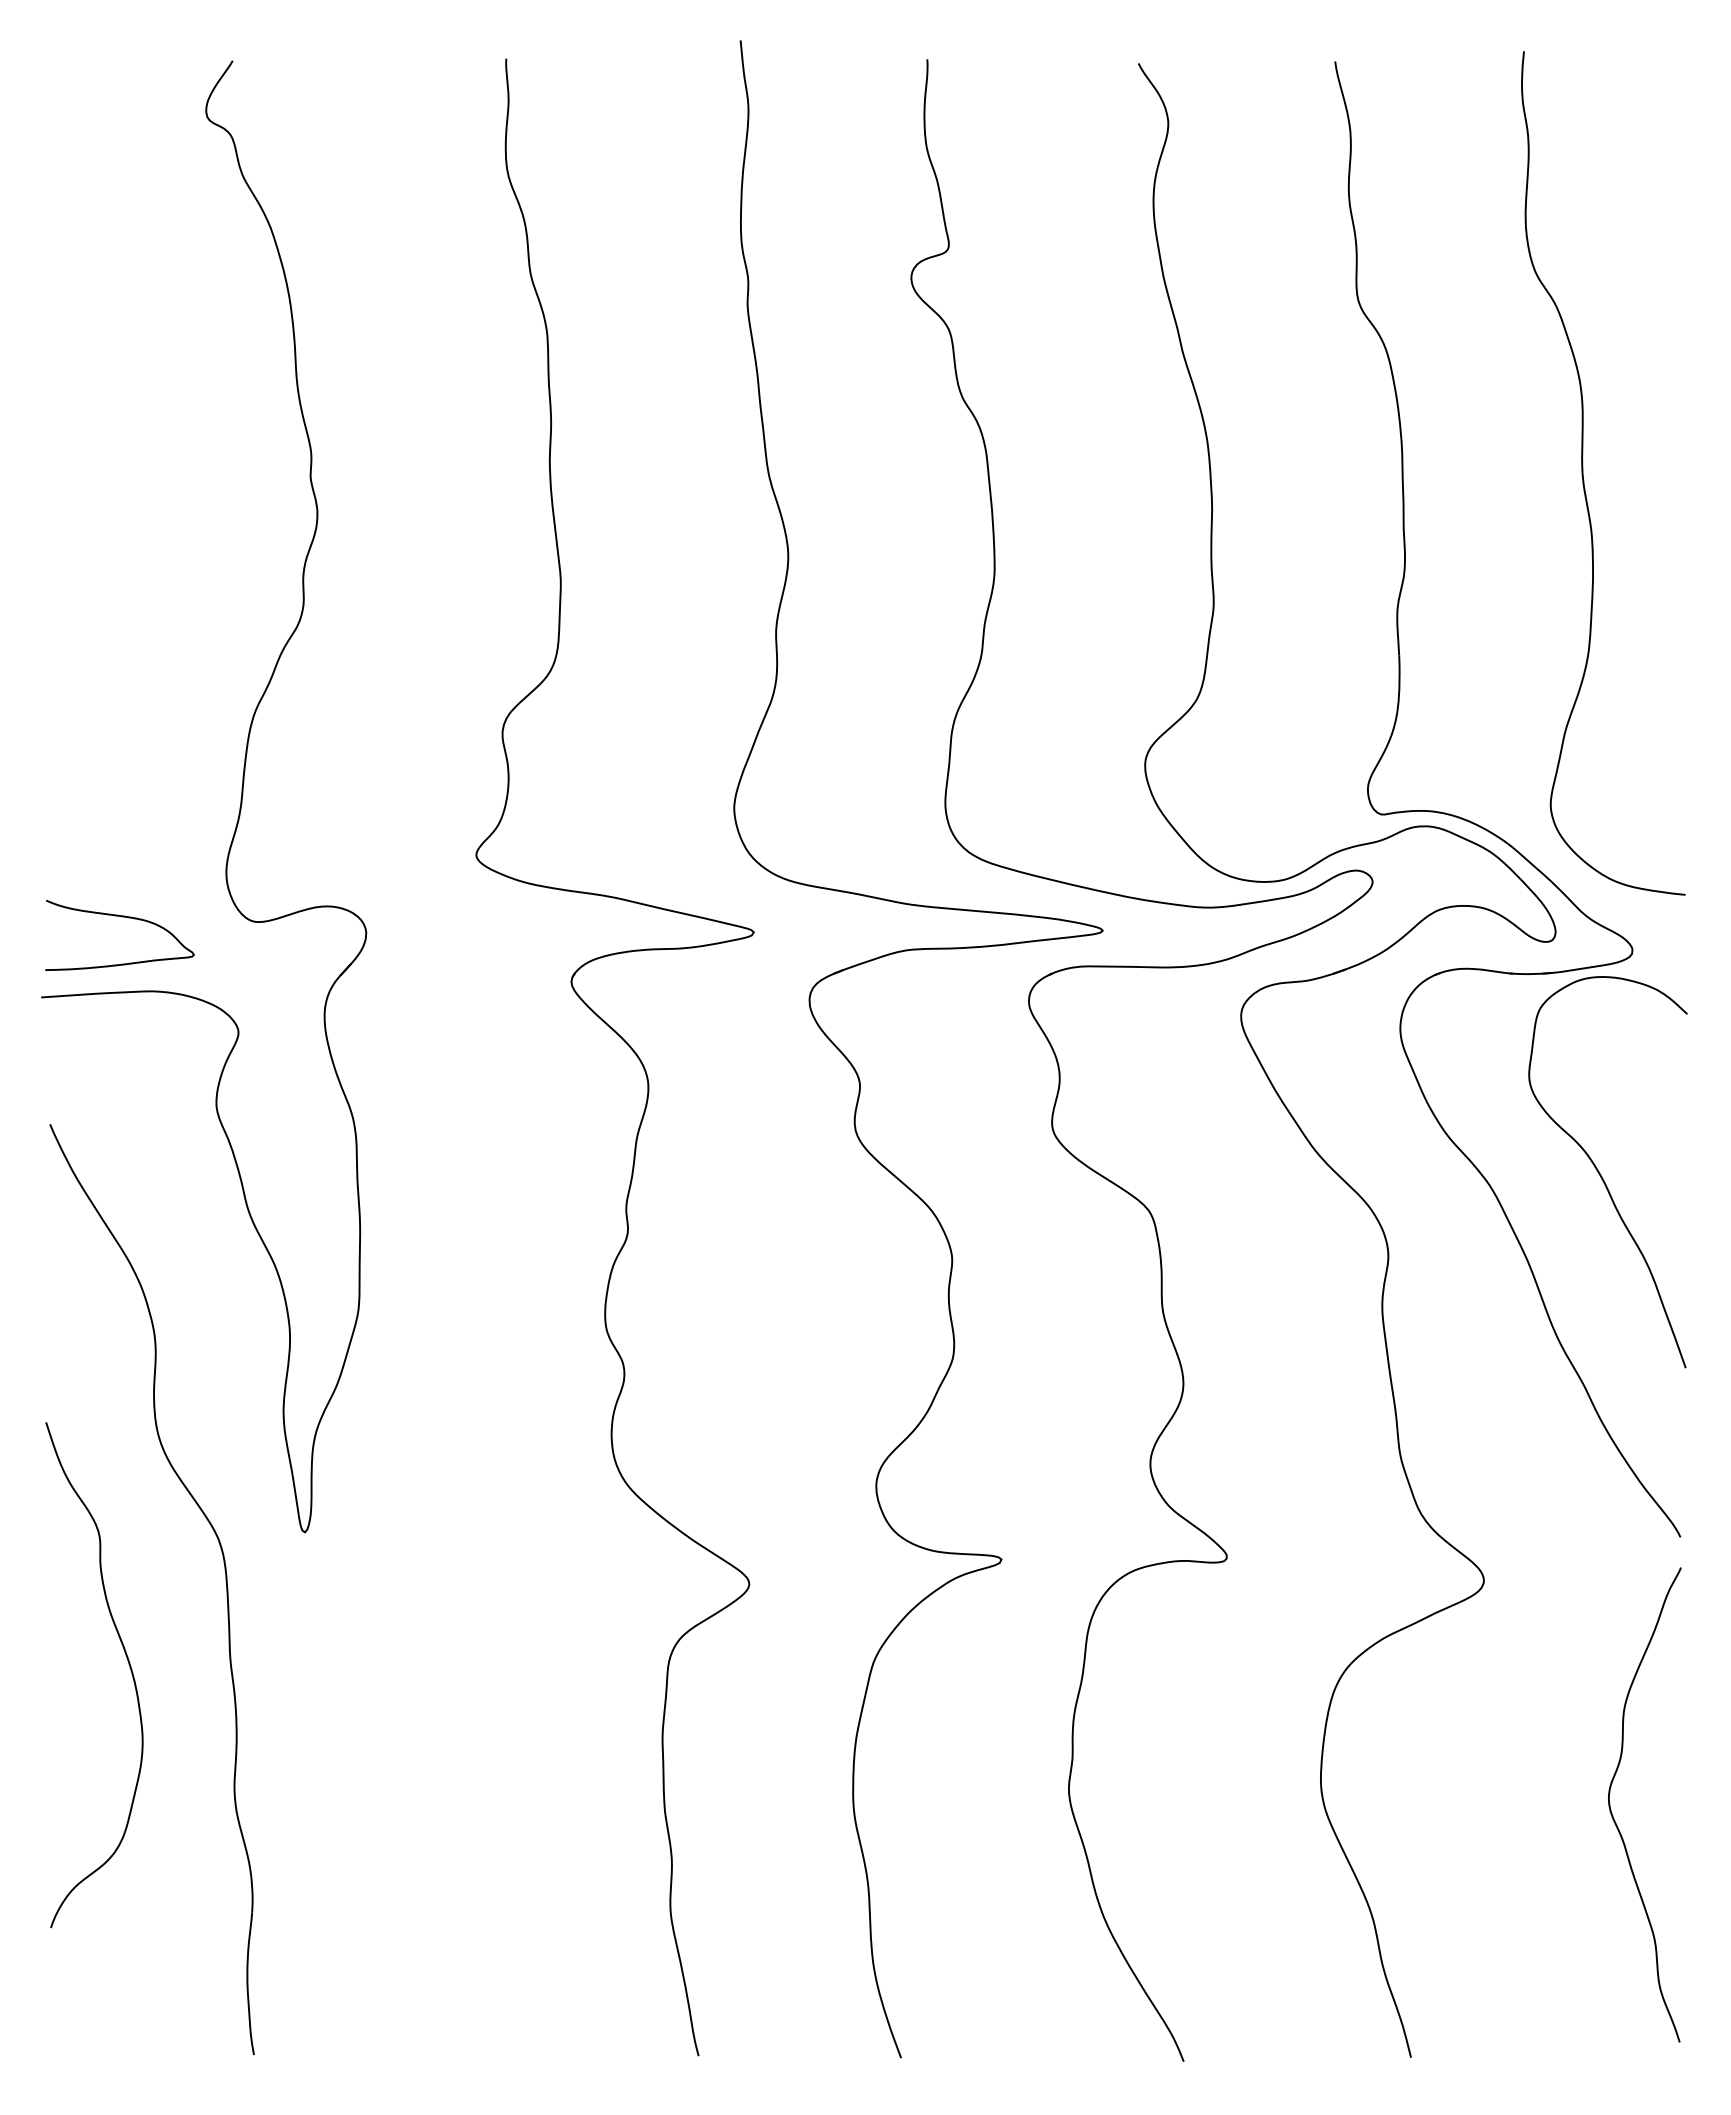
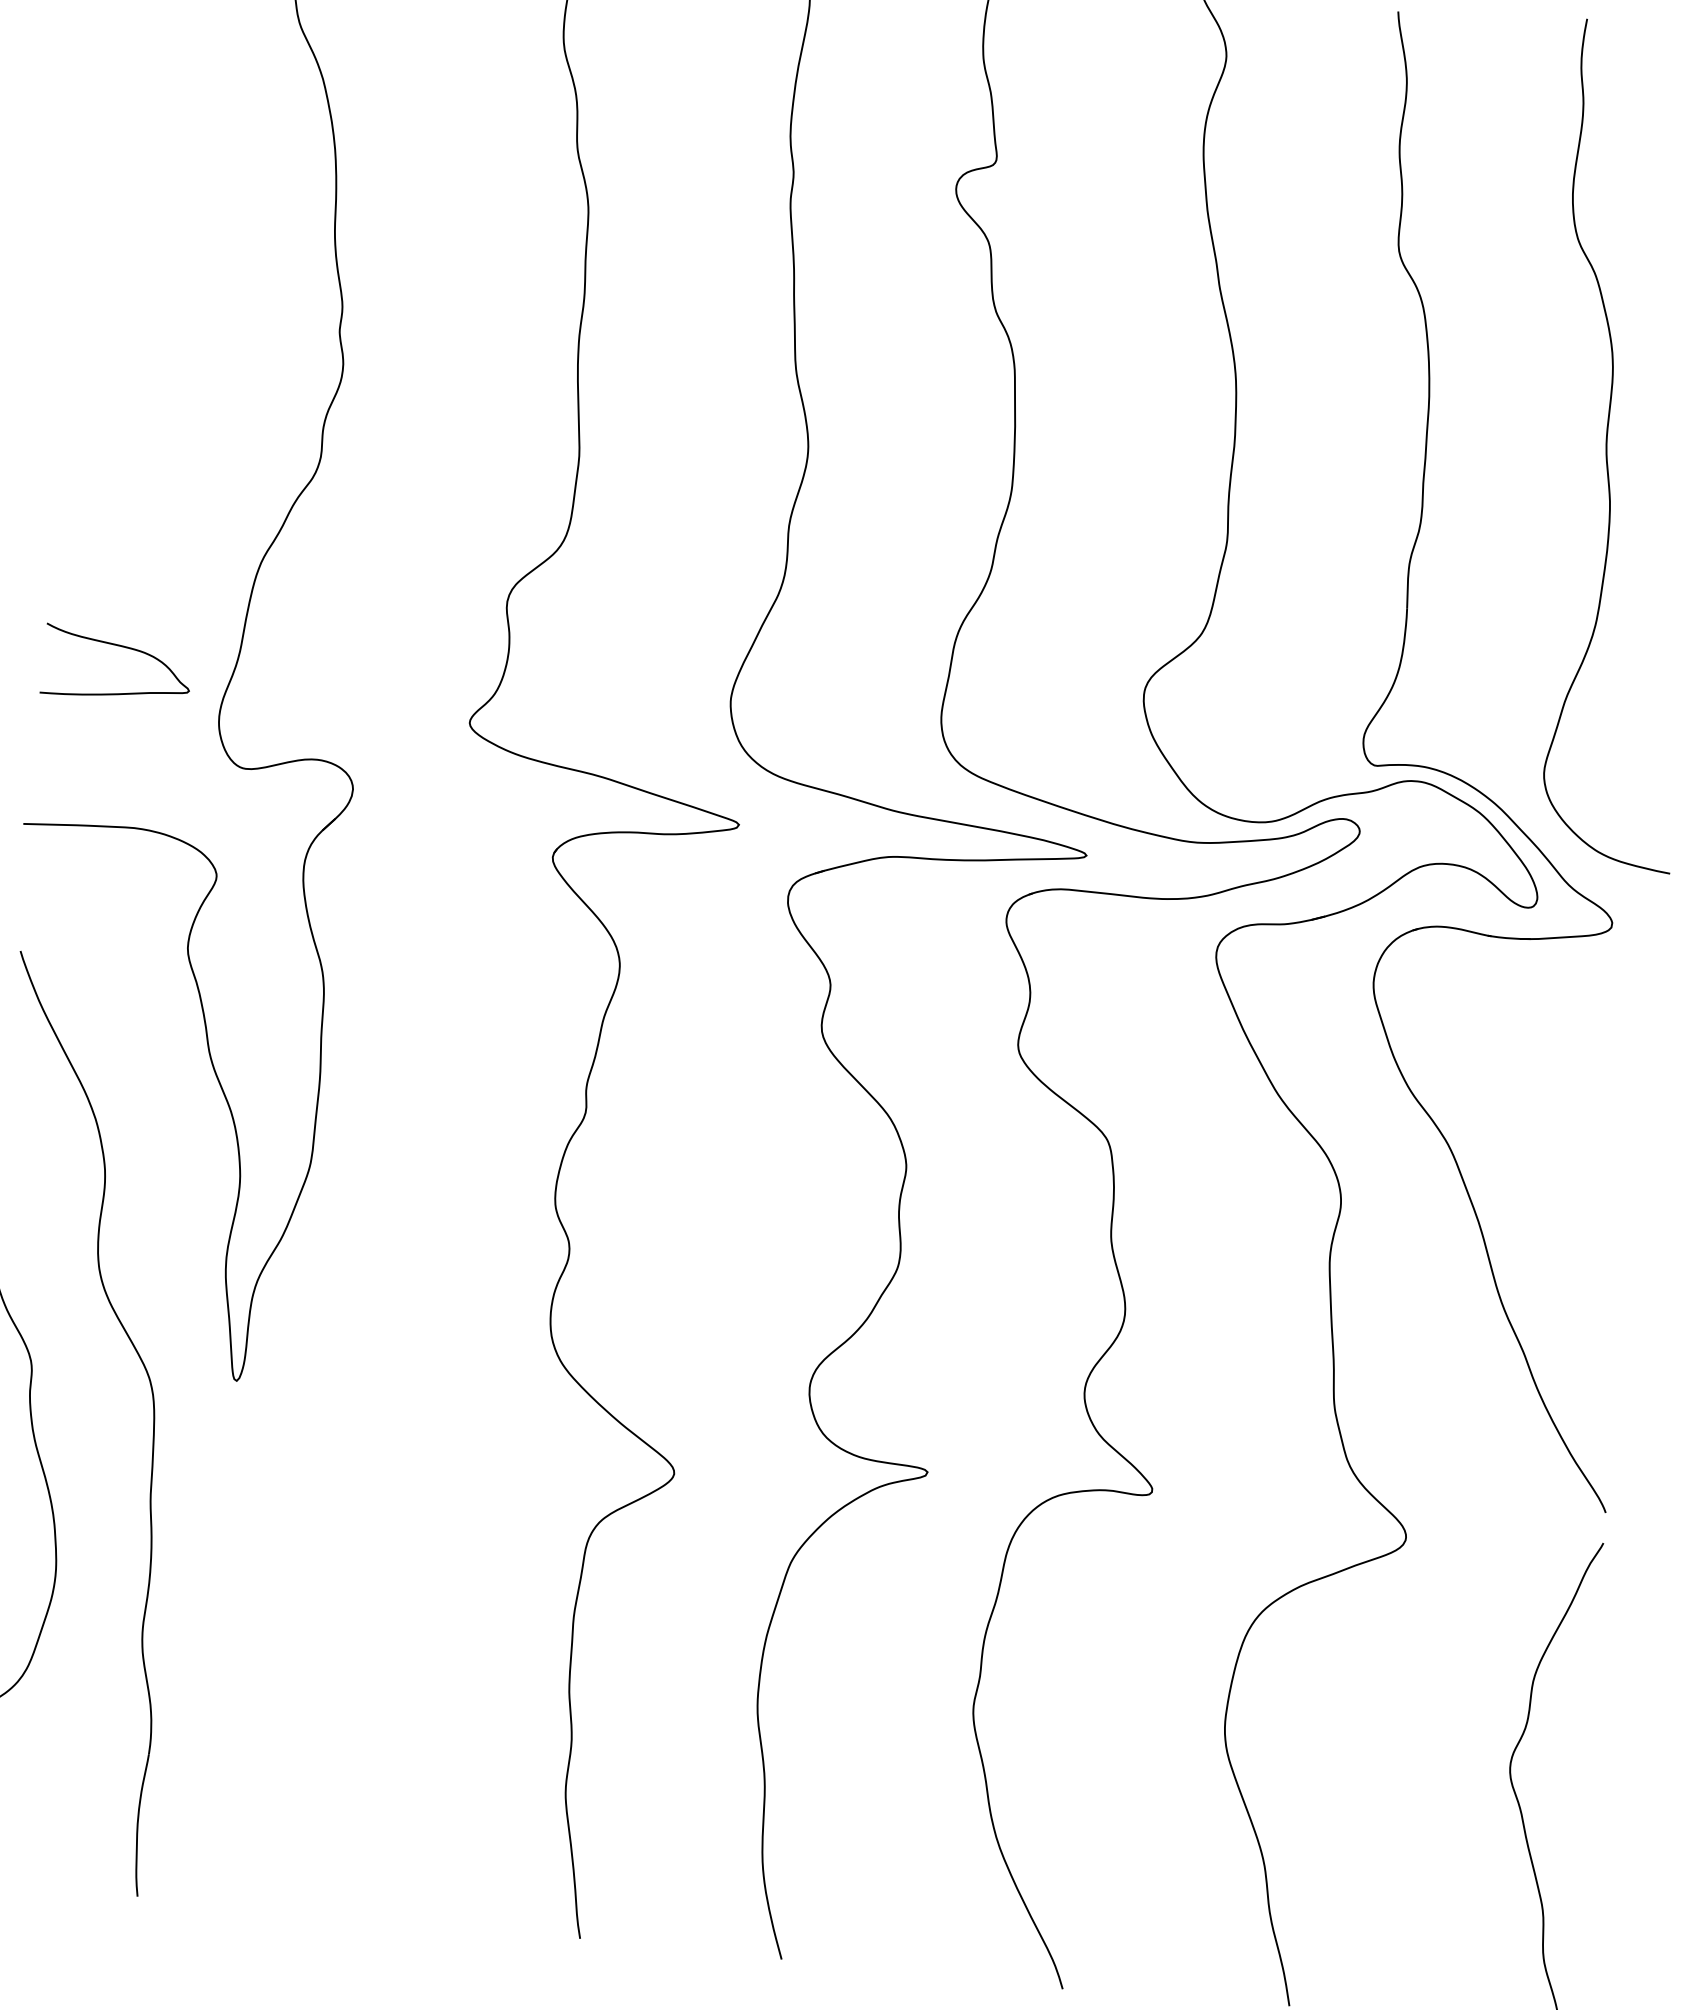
curve: (121, 917) -> (120, 647), moved
curve: (1602, 1176) -> (1561, 1146), removed

